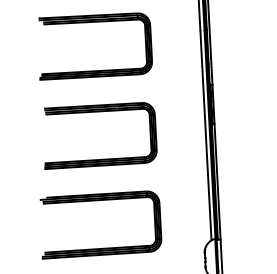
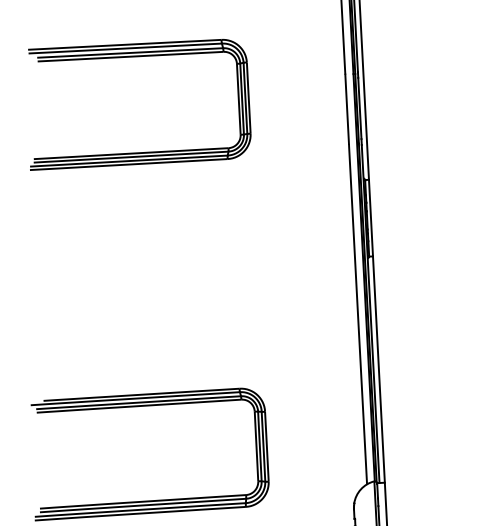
part: (100, 112) -> (149, 233), removed

